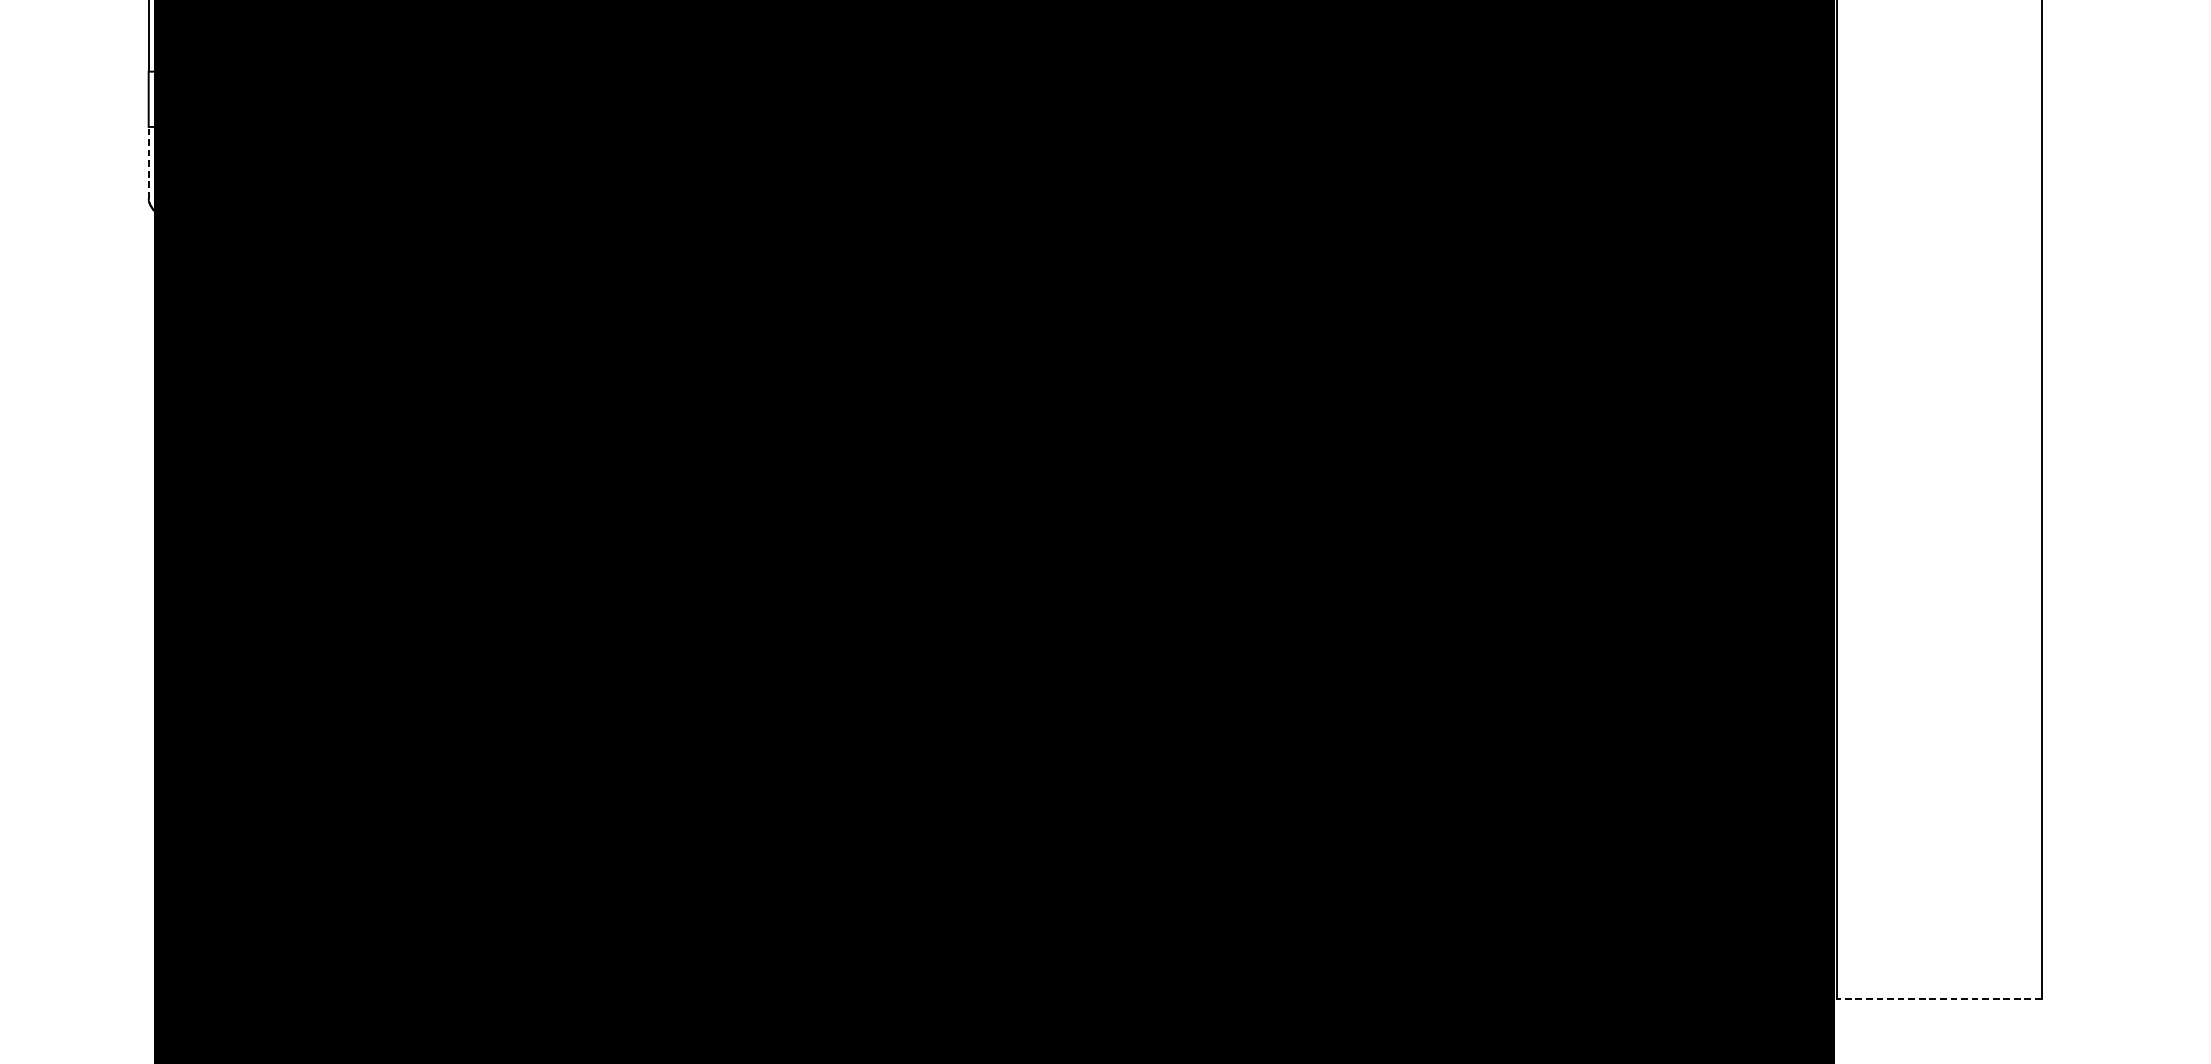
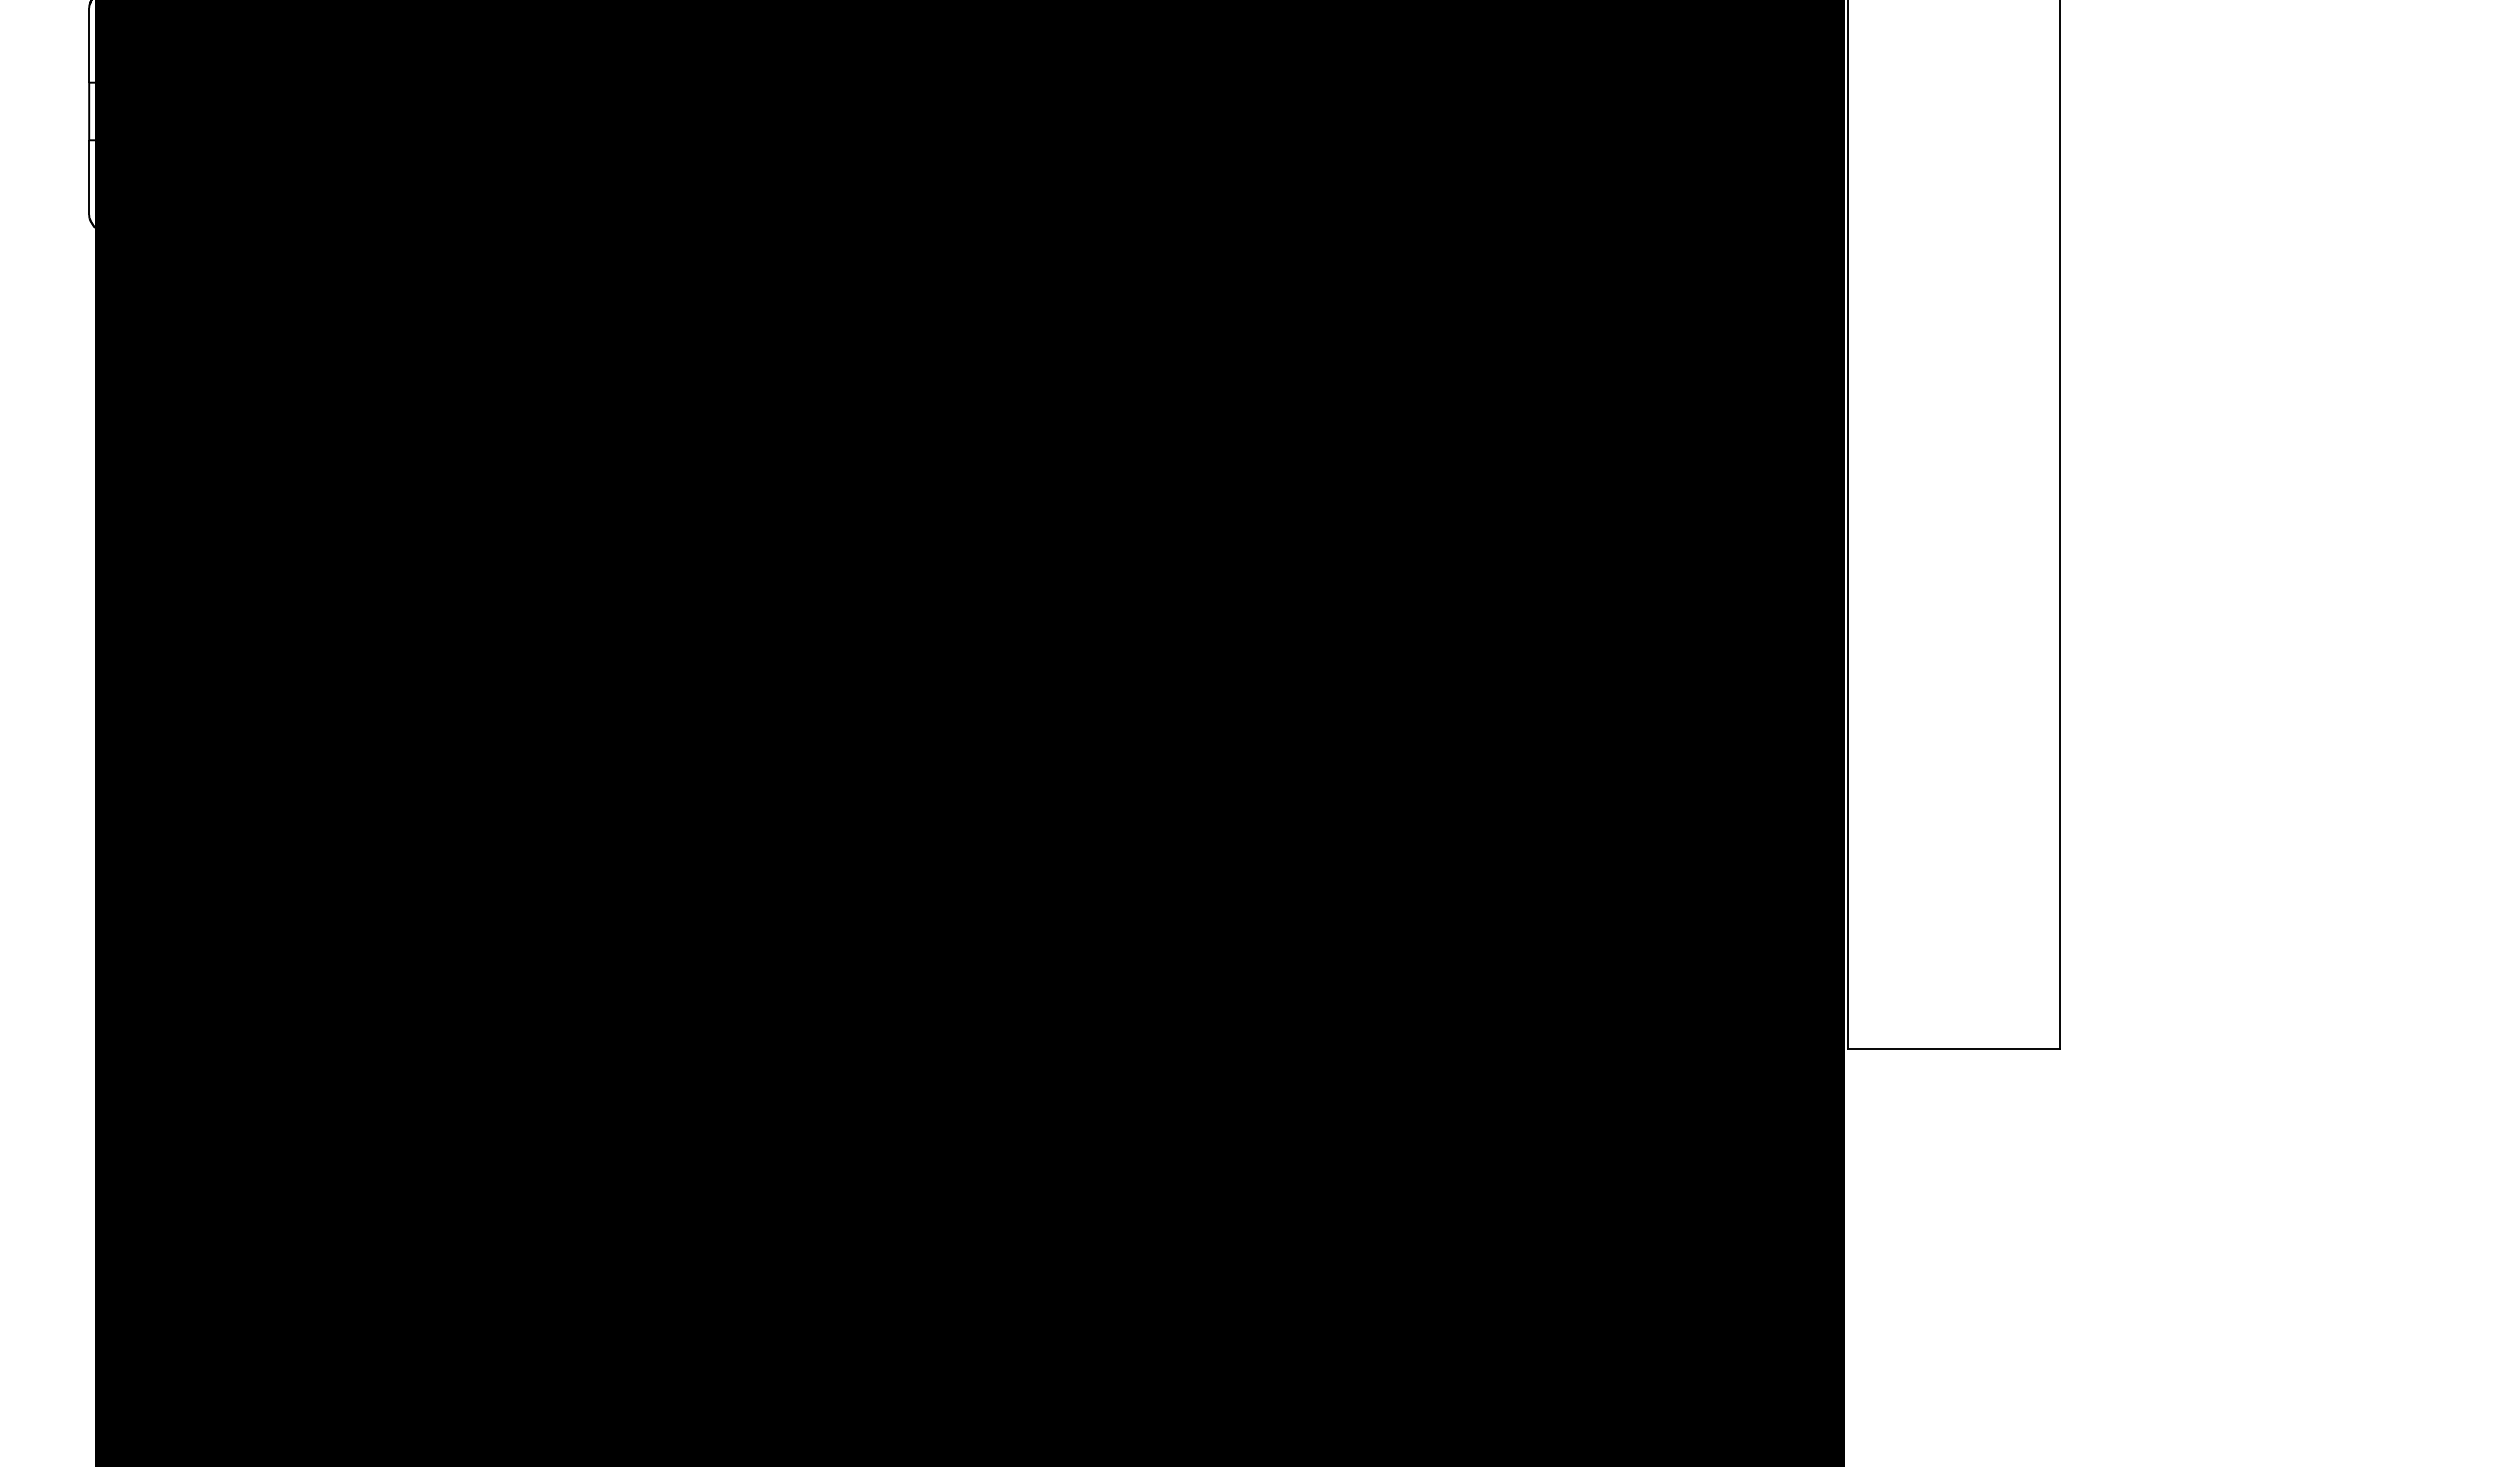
line: (148, 162) -> (89, 177), dashed -> solid
line: (1939, 999) -> (1953, 1048), dashed -> solid

